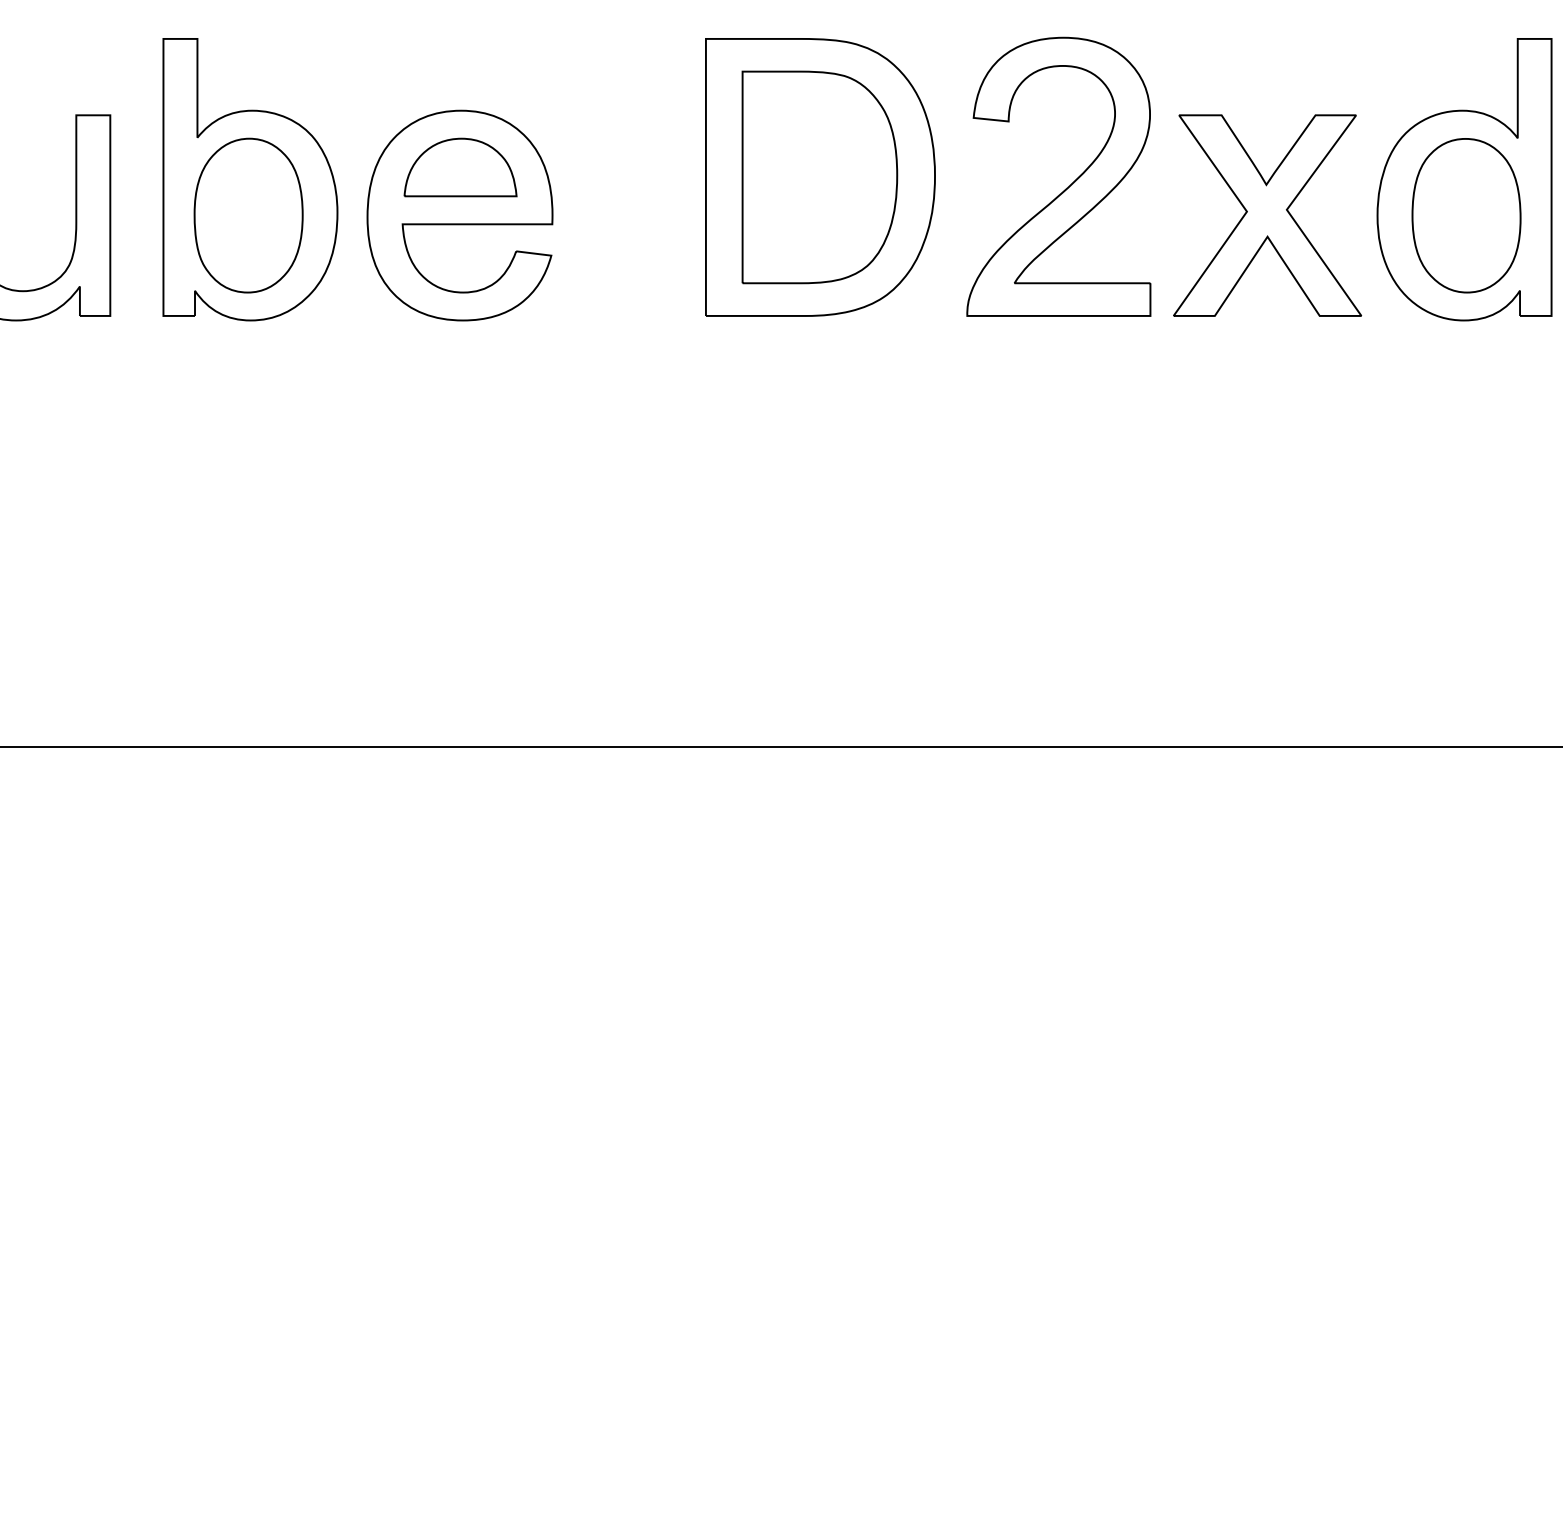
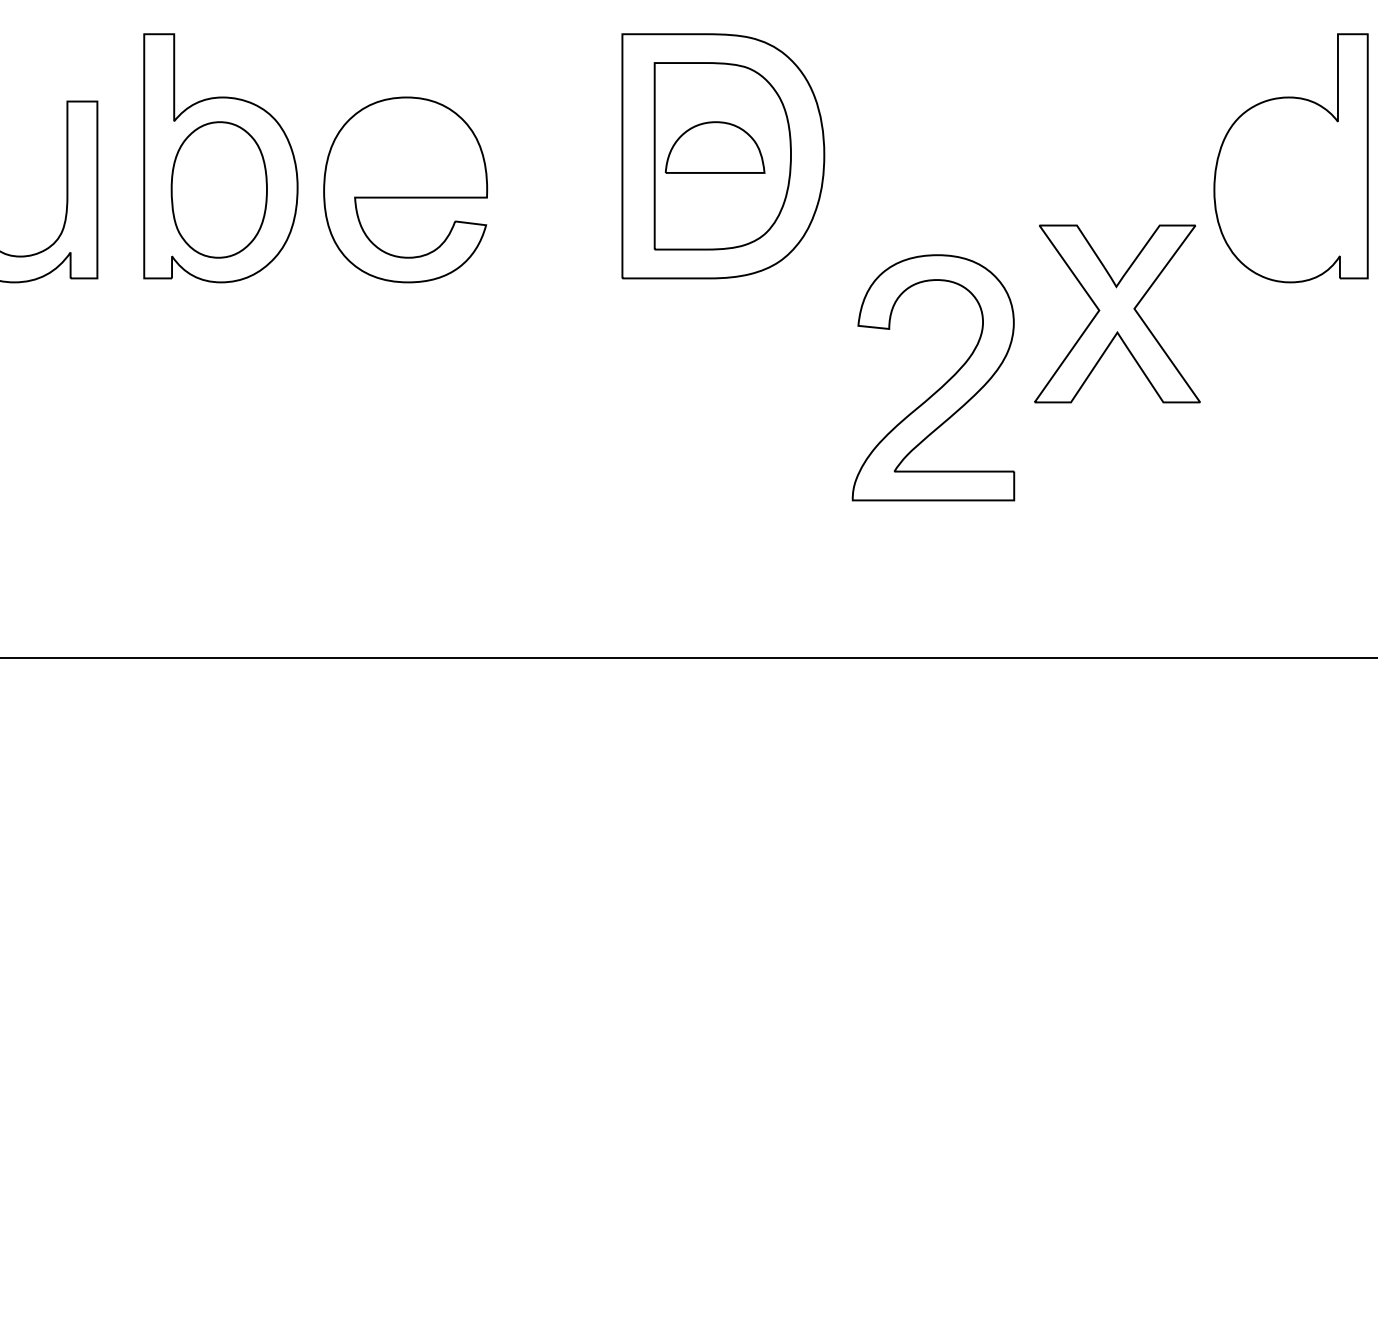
part: (459, 167) -> (714, 147), moved
part: (1069, 185) -> (942, 385), moved
part: (1267, 215) -> (1117, 313), moved
part: (1466, 215) -> (1292, 189), removed

